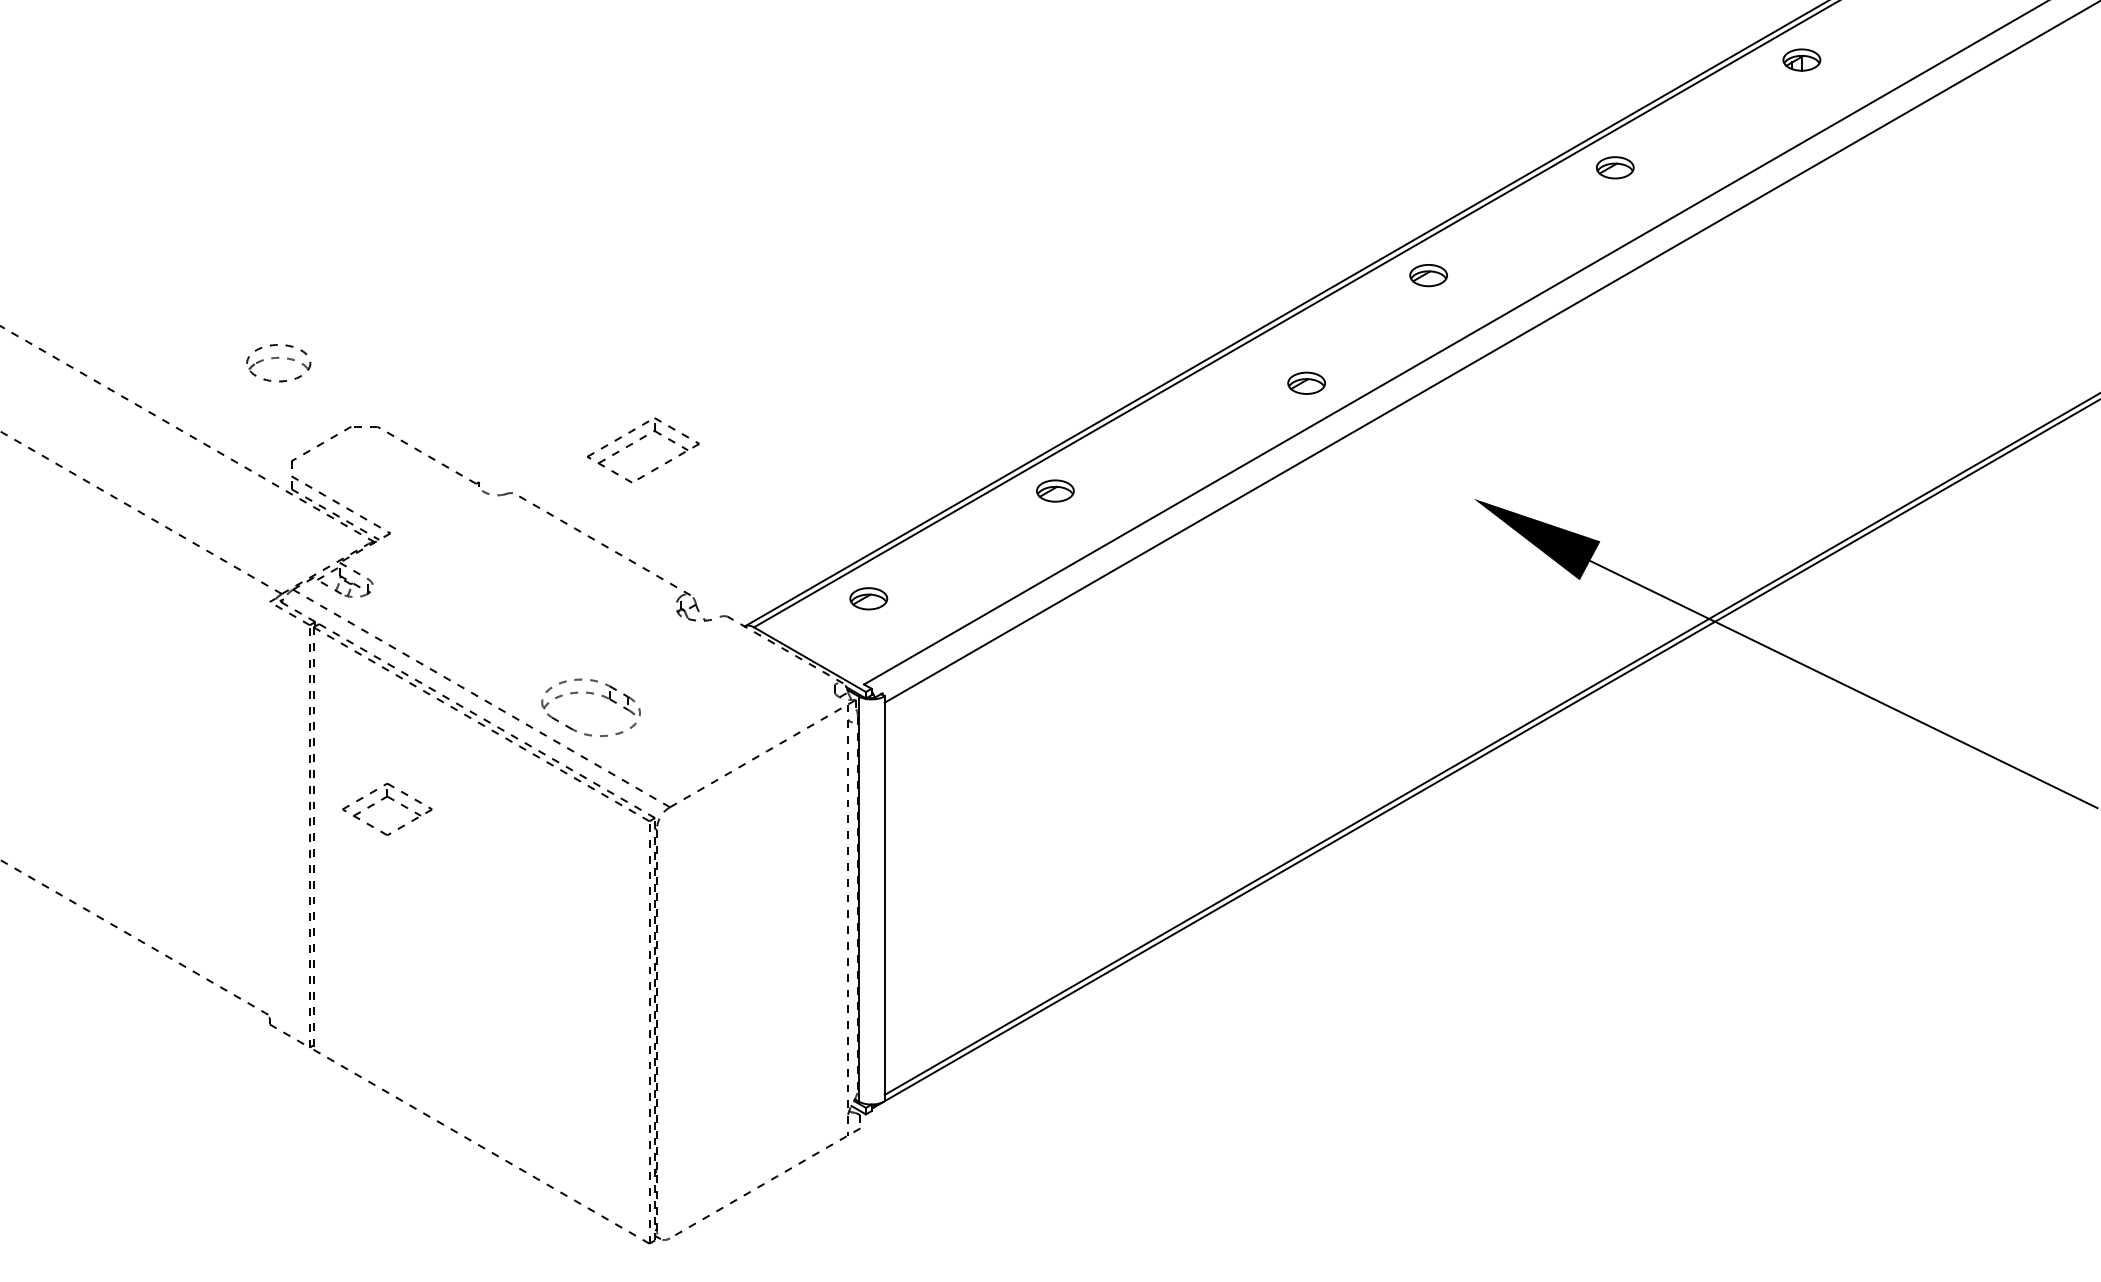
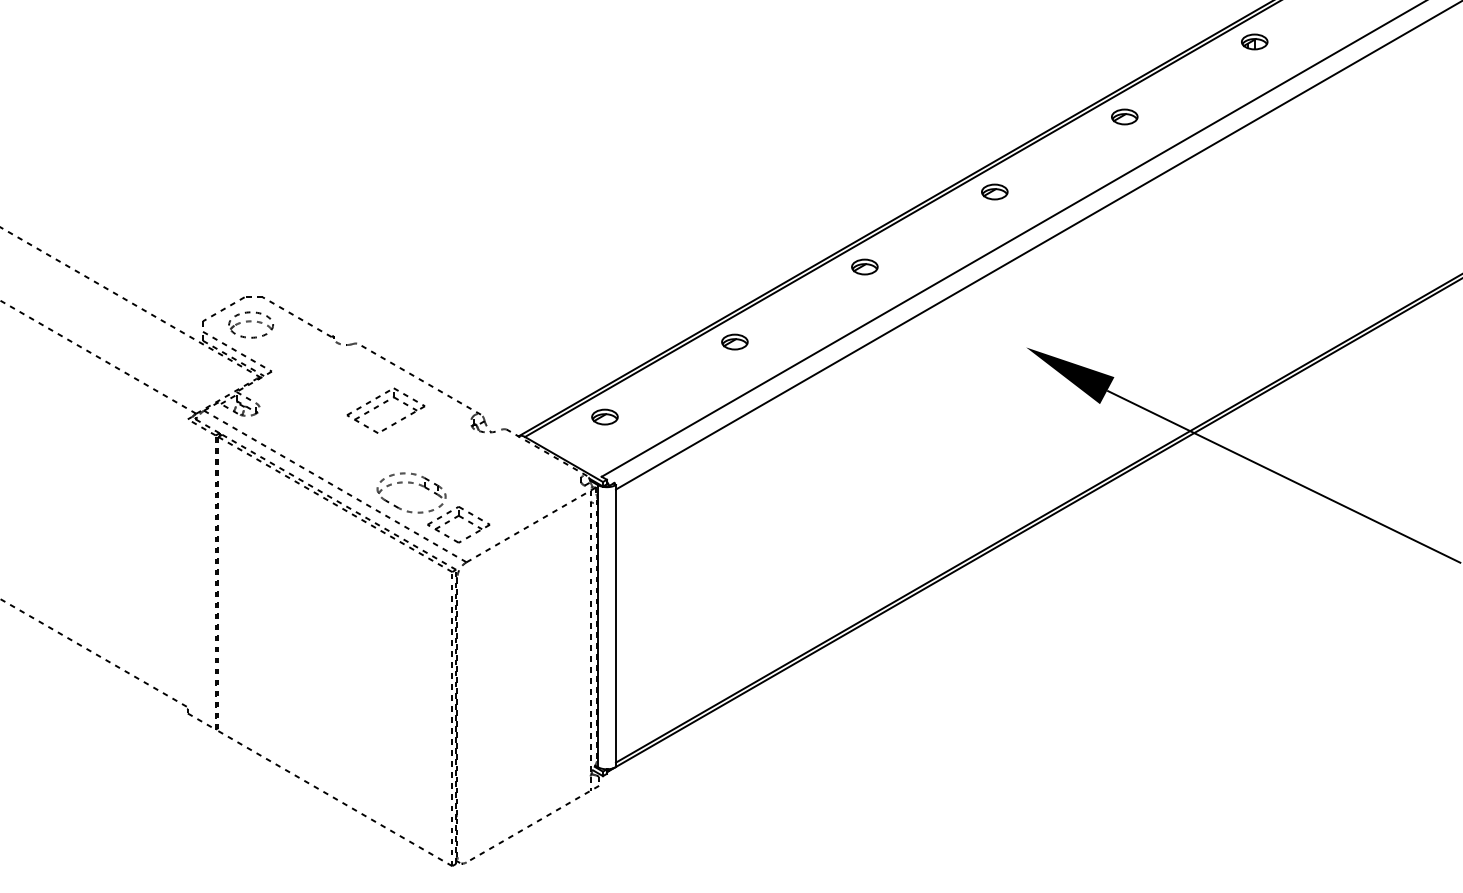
part: (277, 362) -> (250, 324), moved
part: (1306, 382) -> (864, 266), moved
part: (642, 439) -> (385, 403), moved
part: (384, 800) -> (456, 518), moved

